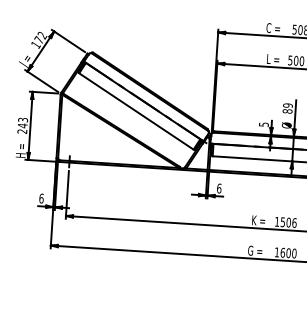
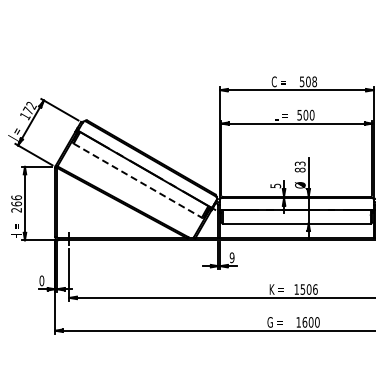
text: (288, 105) -> (300, 163), 89 -> 83
line: (137, 112) -> (138, 181), solid -> dashed
text: (22, 122) -> (16, 200), 243 -> 266
text: (218, 188) -> (231, 257), 6 -> 9
text: (41, 198) -> (41, 280), 6 -> 0

